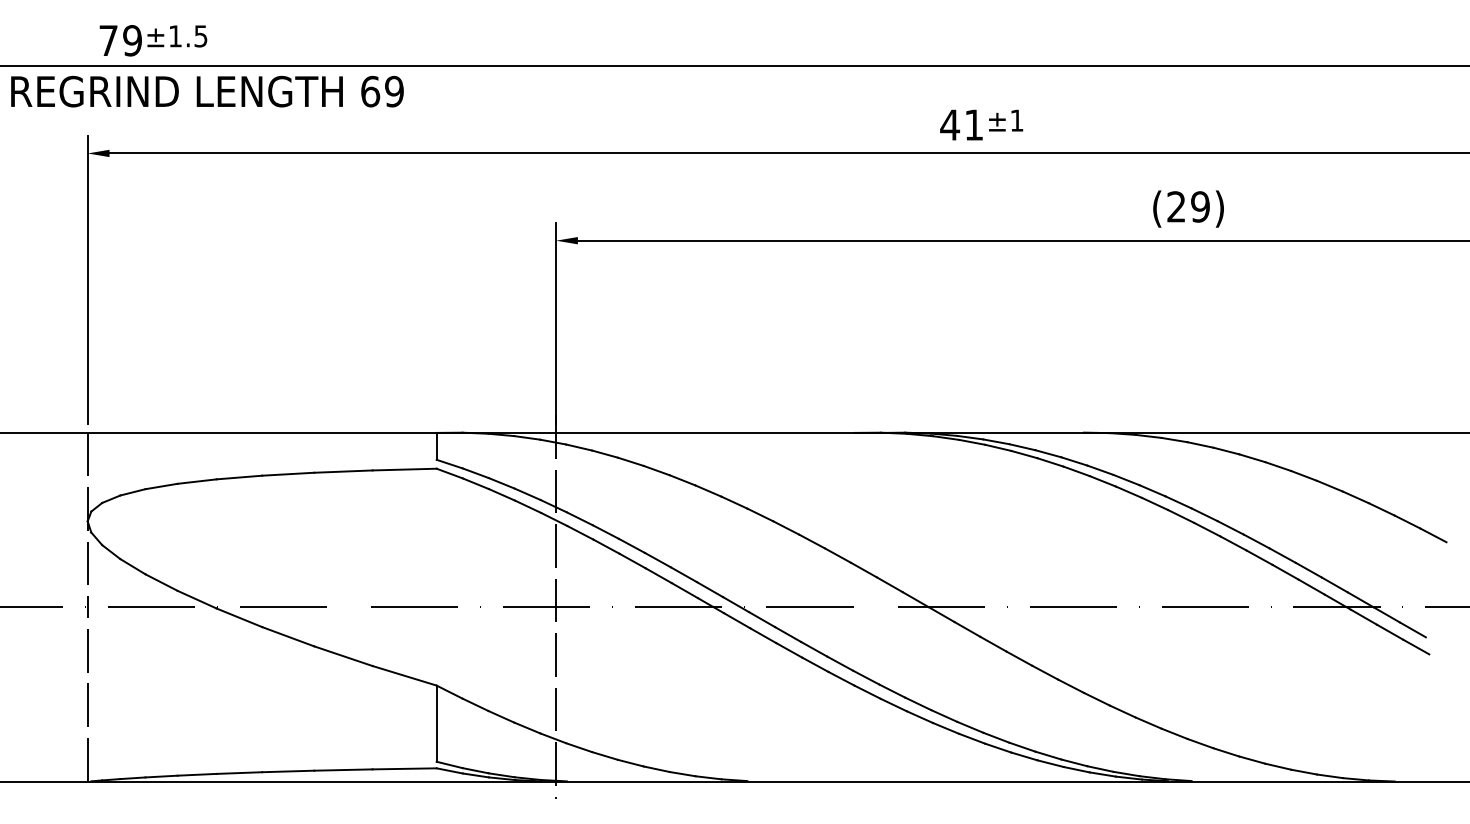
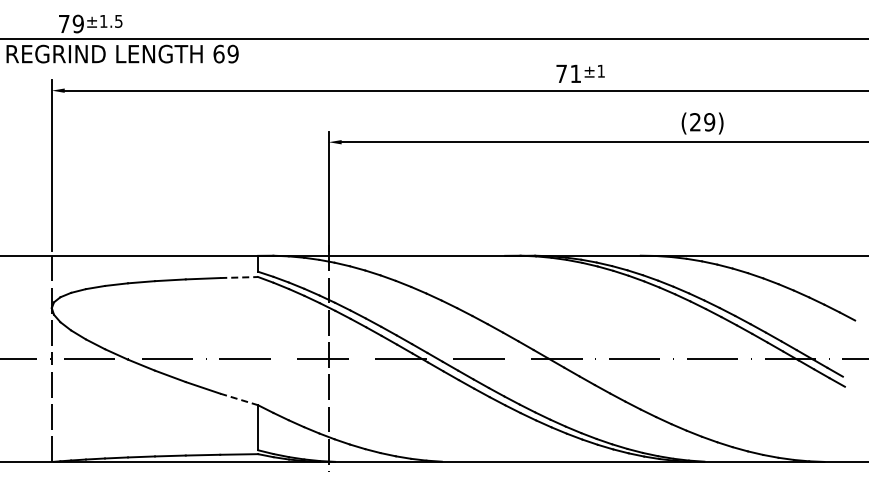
text: (949, 124) -> (561, 73), 41 -> 71
line: (405, 469) -> (239, 277), solid -> dashed
line: (405, 675) -> (239, 399), solid -> dashed

